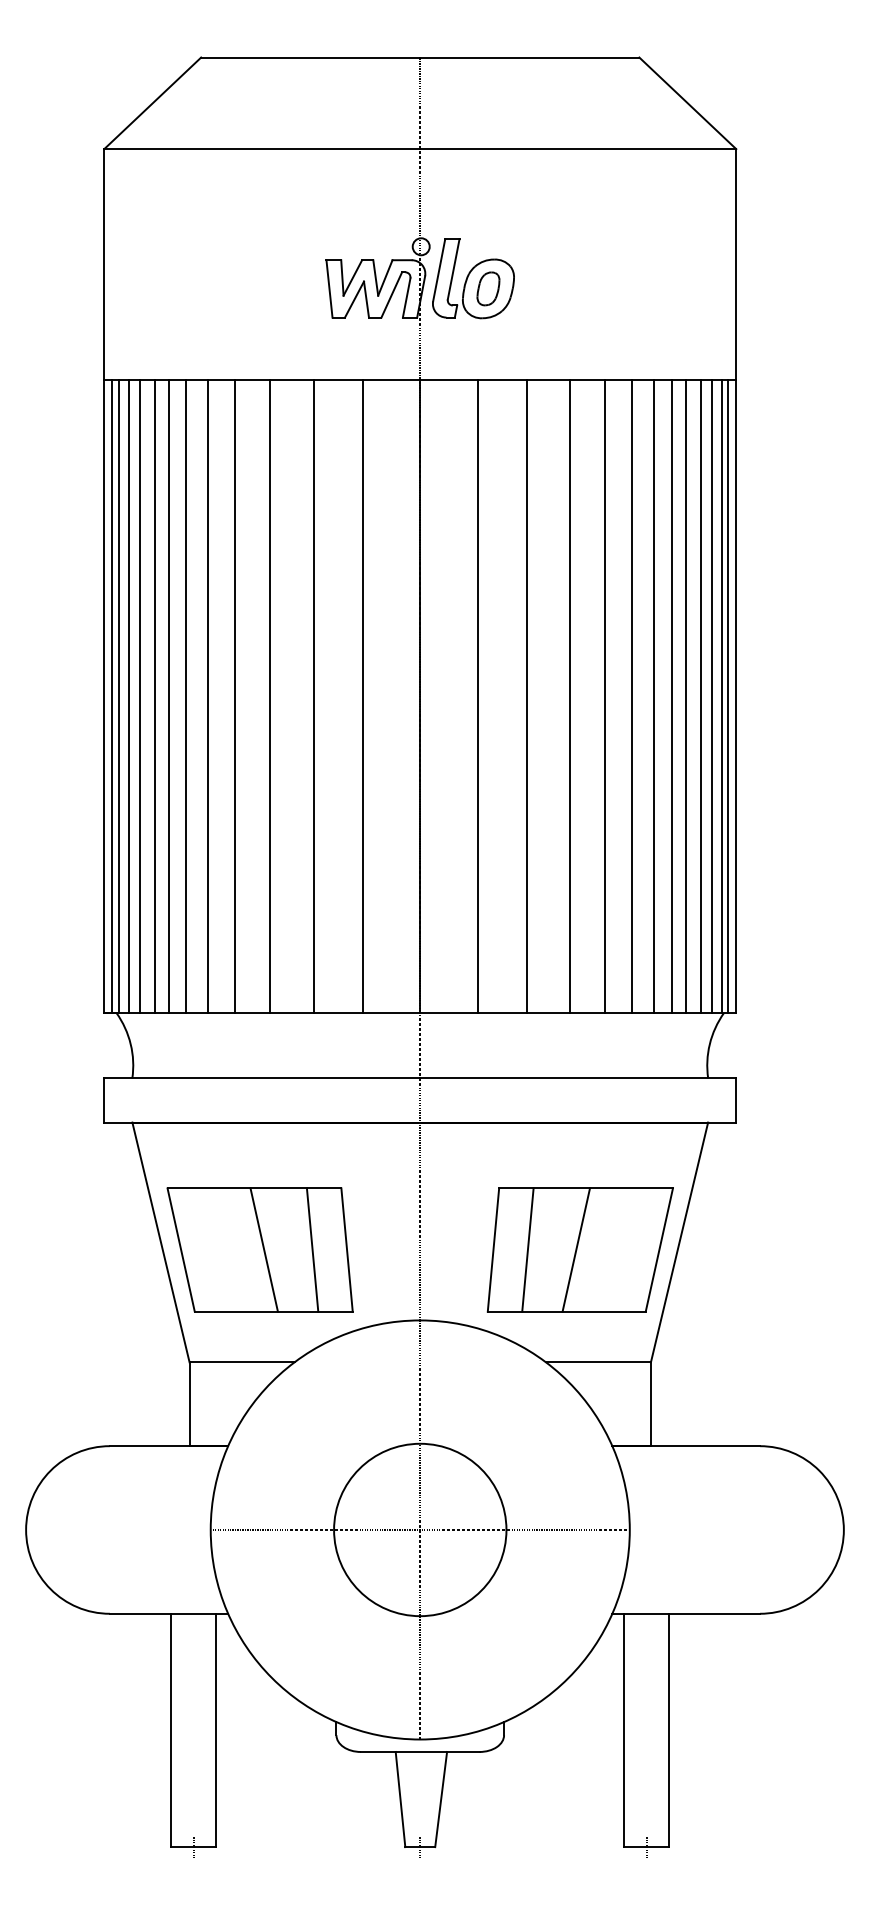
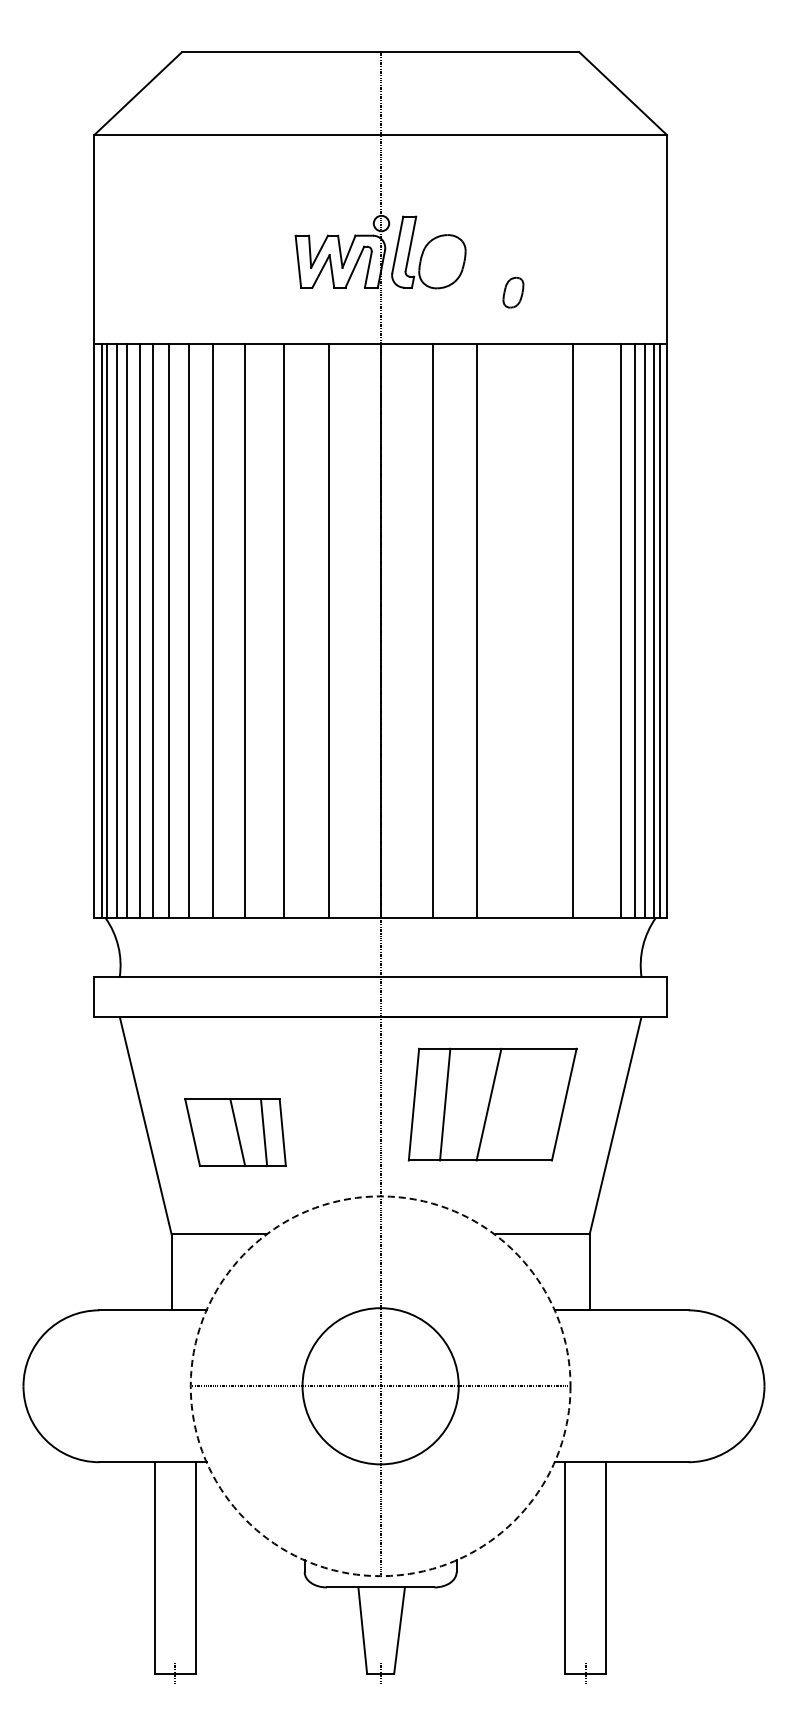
part: (488, 288) -> (513, 292), moved
line: (570, 695) -> (516, 630), removed
line: (605, 695) -> (548, 630), removed
line: (654, 695) -> (592, 630), removed
line: (671, 695) -> (608, 630), removed
part: (260, 1249) -> (235, 1132), size x0.6
part: (580, 1249) -> (492, 1104), moved
circle: (420, 1530) -> (380, 1386), solid -> dashed

